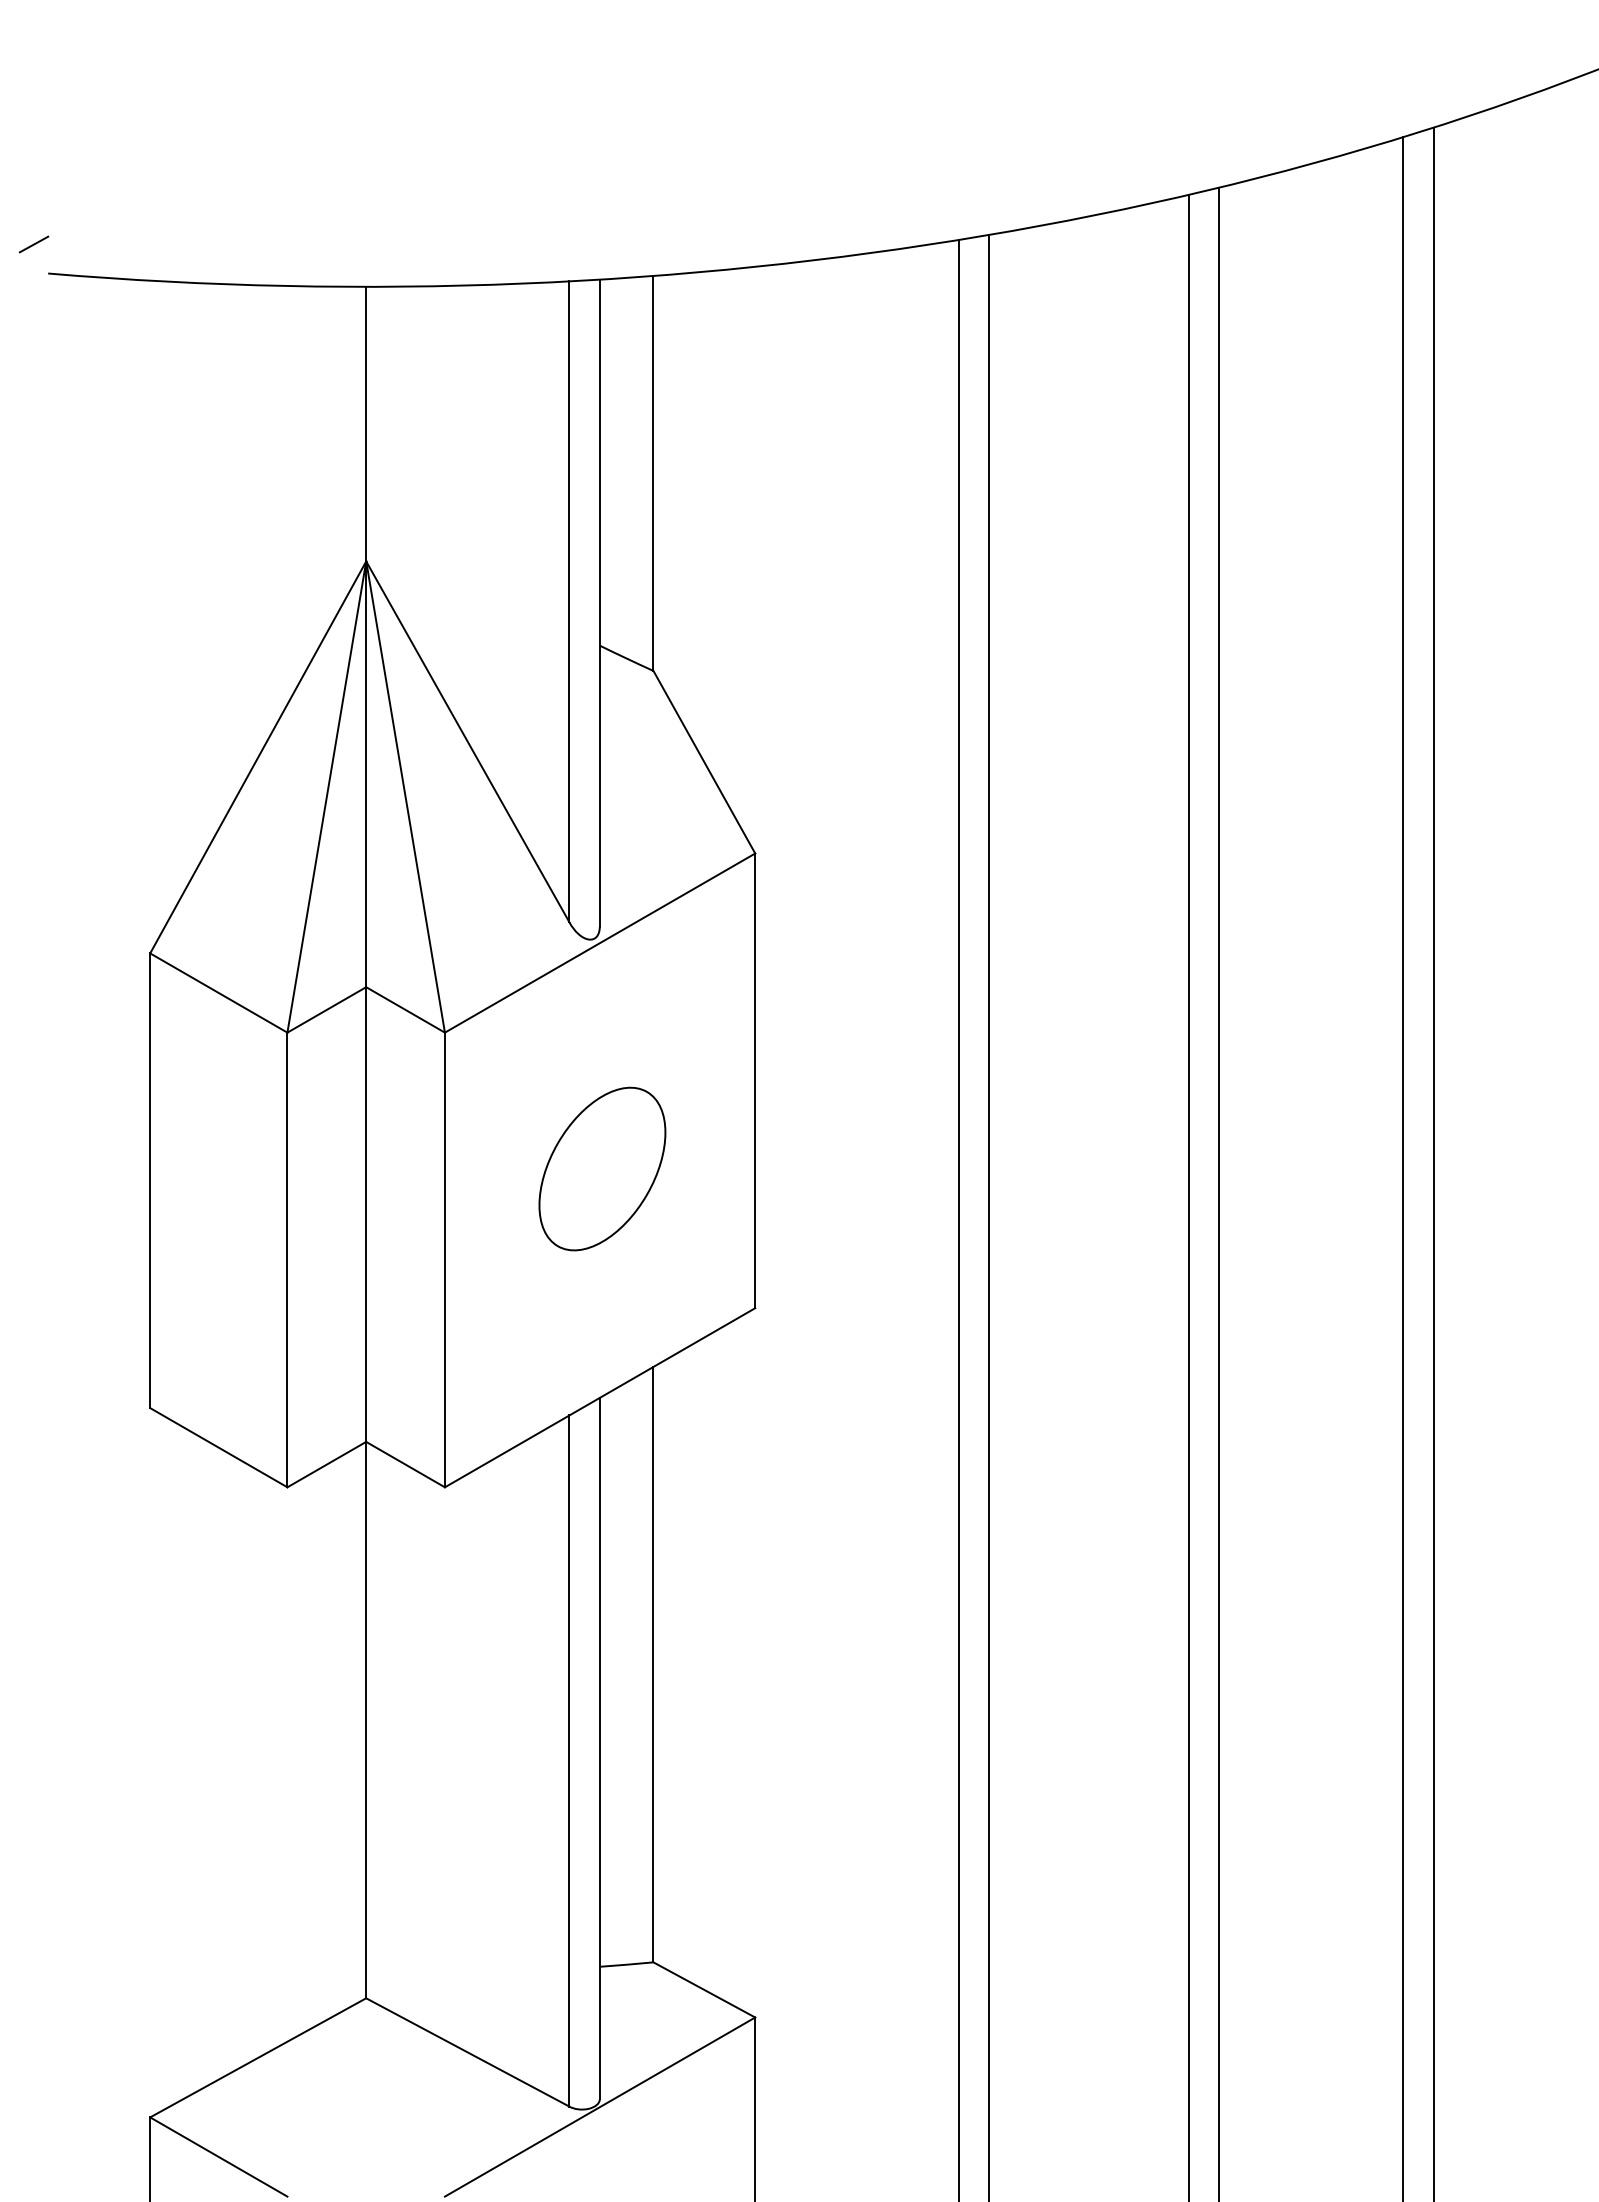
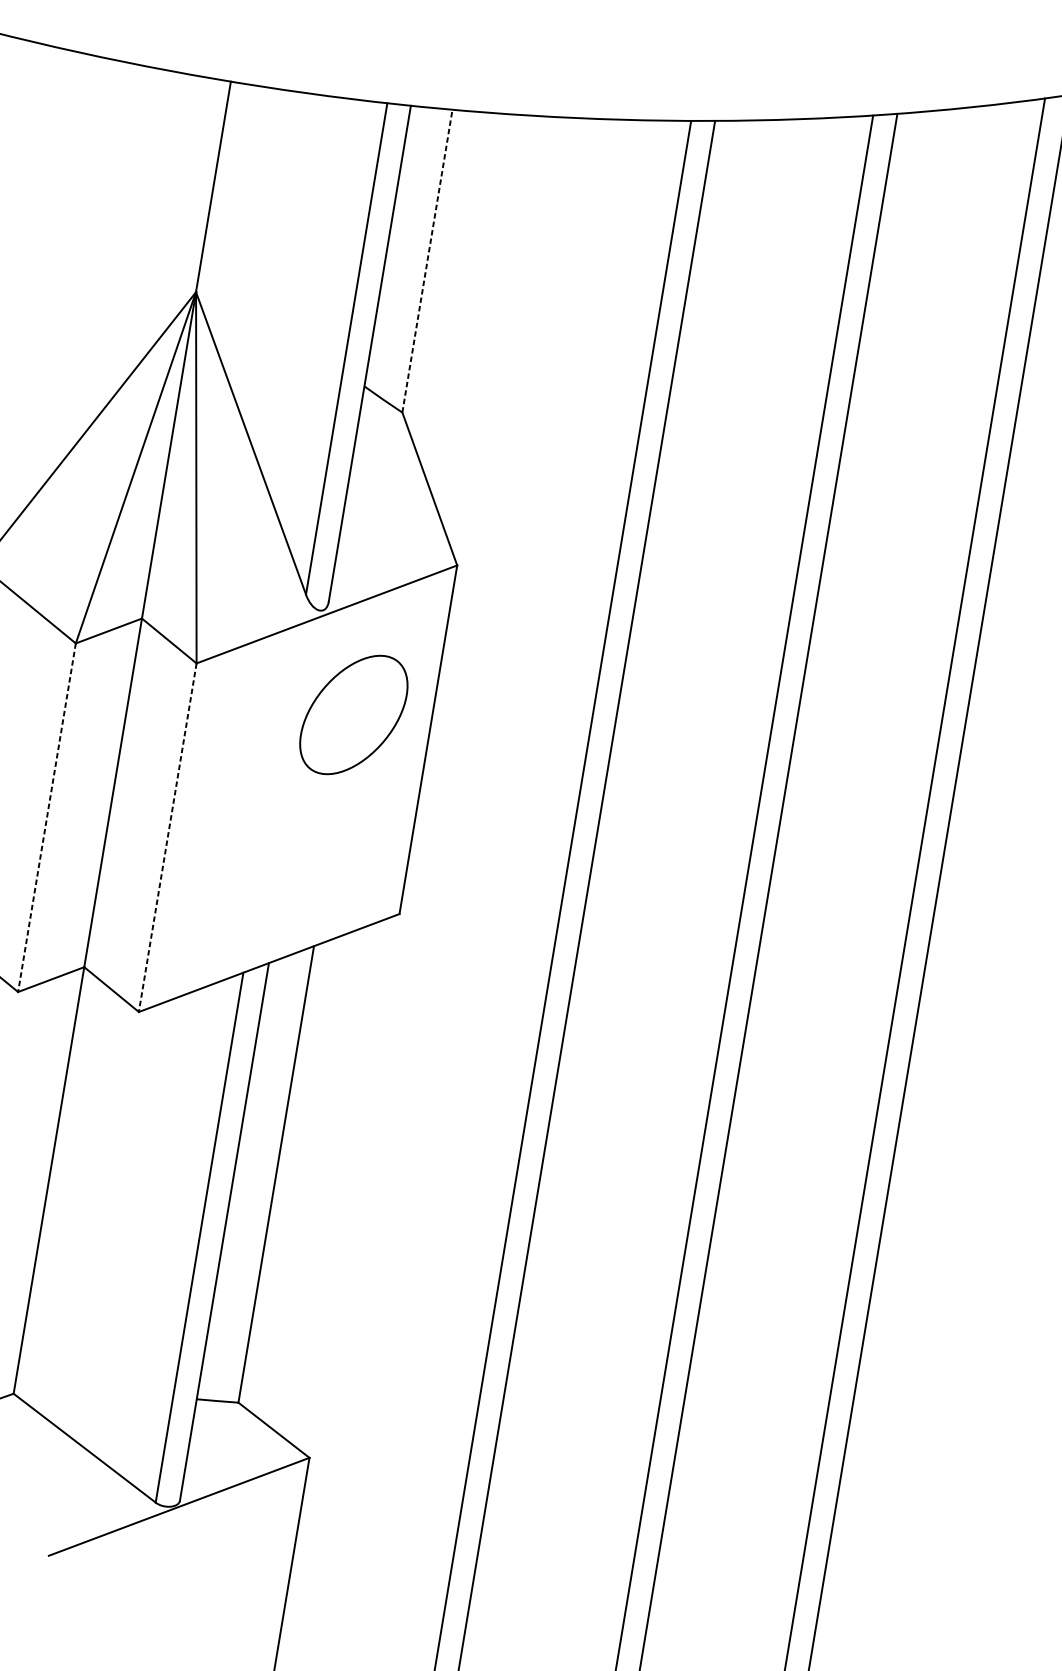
line: (653, 472) -> (427, 260), solid -> dashed
part: (602, 1168) -> (353, 714), moved
line: (287, 1260) -> (46, 818), solid -> dashed
line: (444, 1260) -> (167, 838), solid -> dashed

